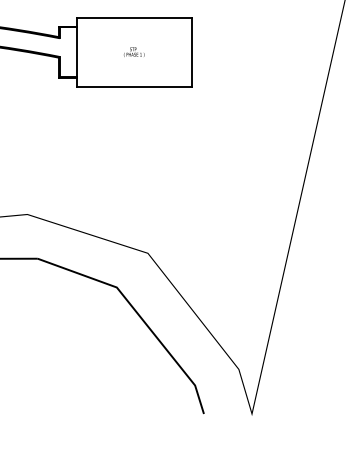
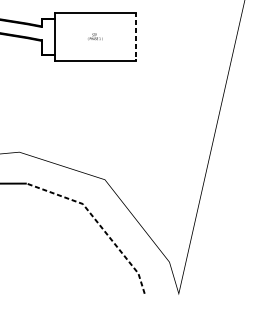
line: (192, 52) -> (136, 37), solid -> dashed
line: (138, 314) -> (98, 223), solid -> dashed

